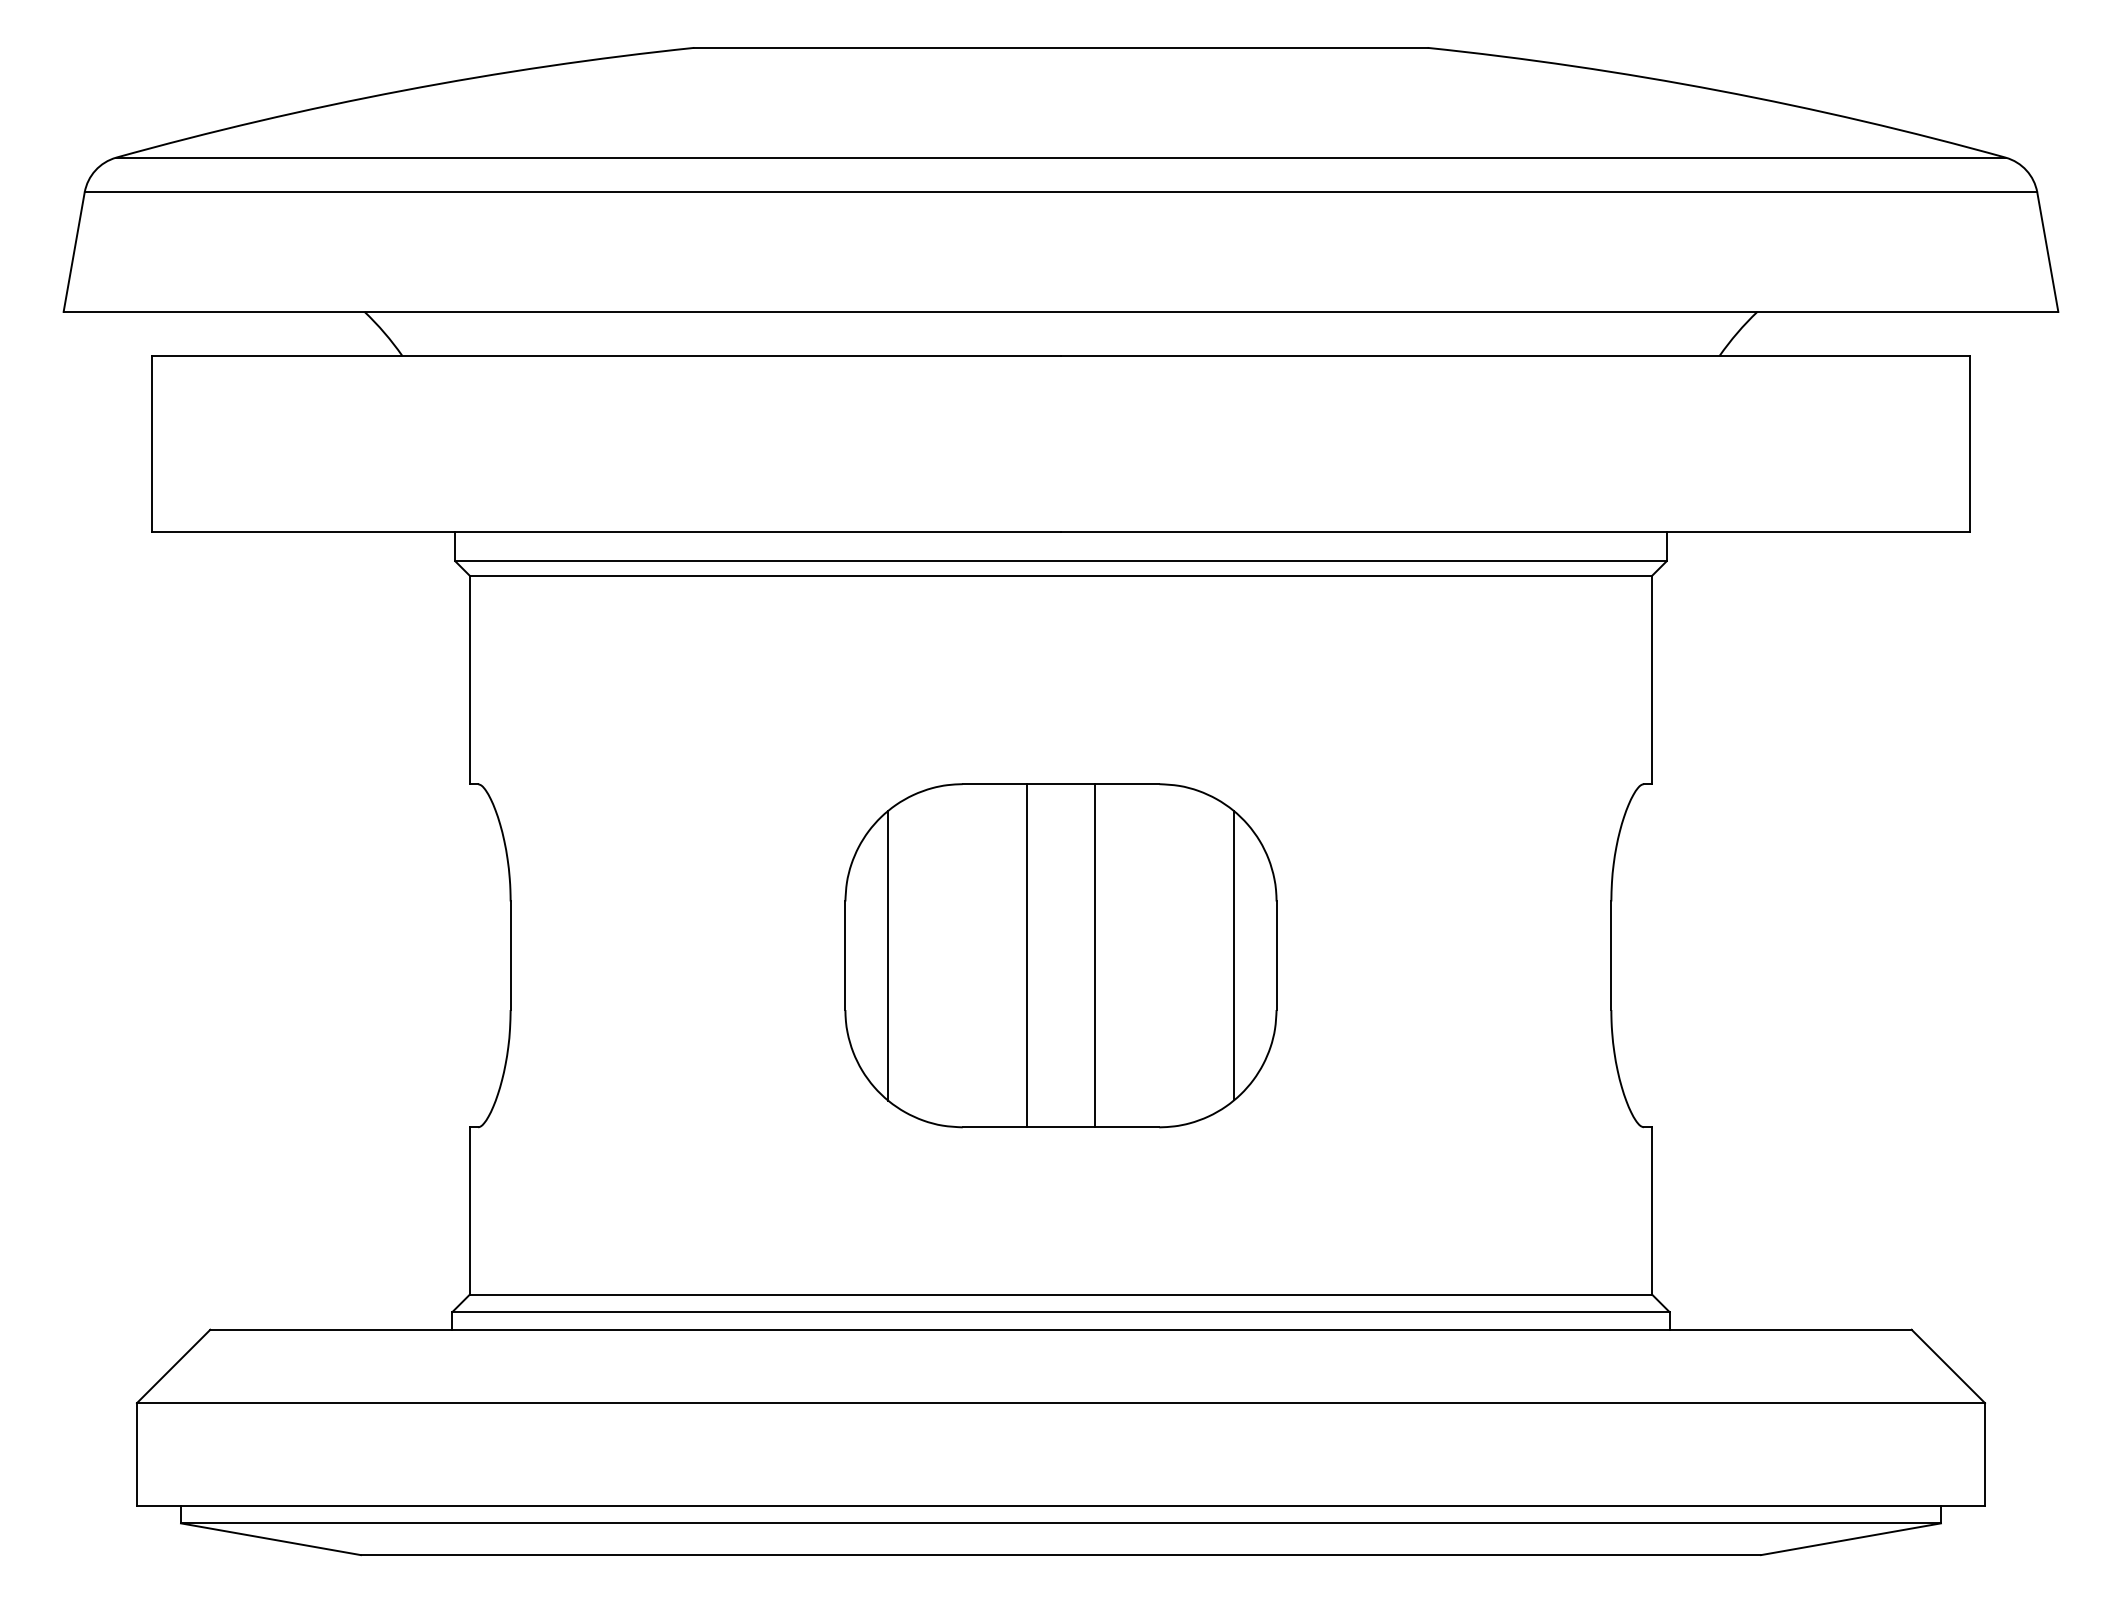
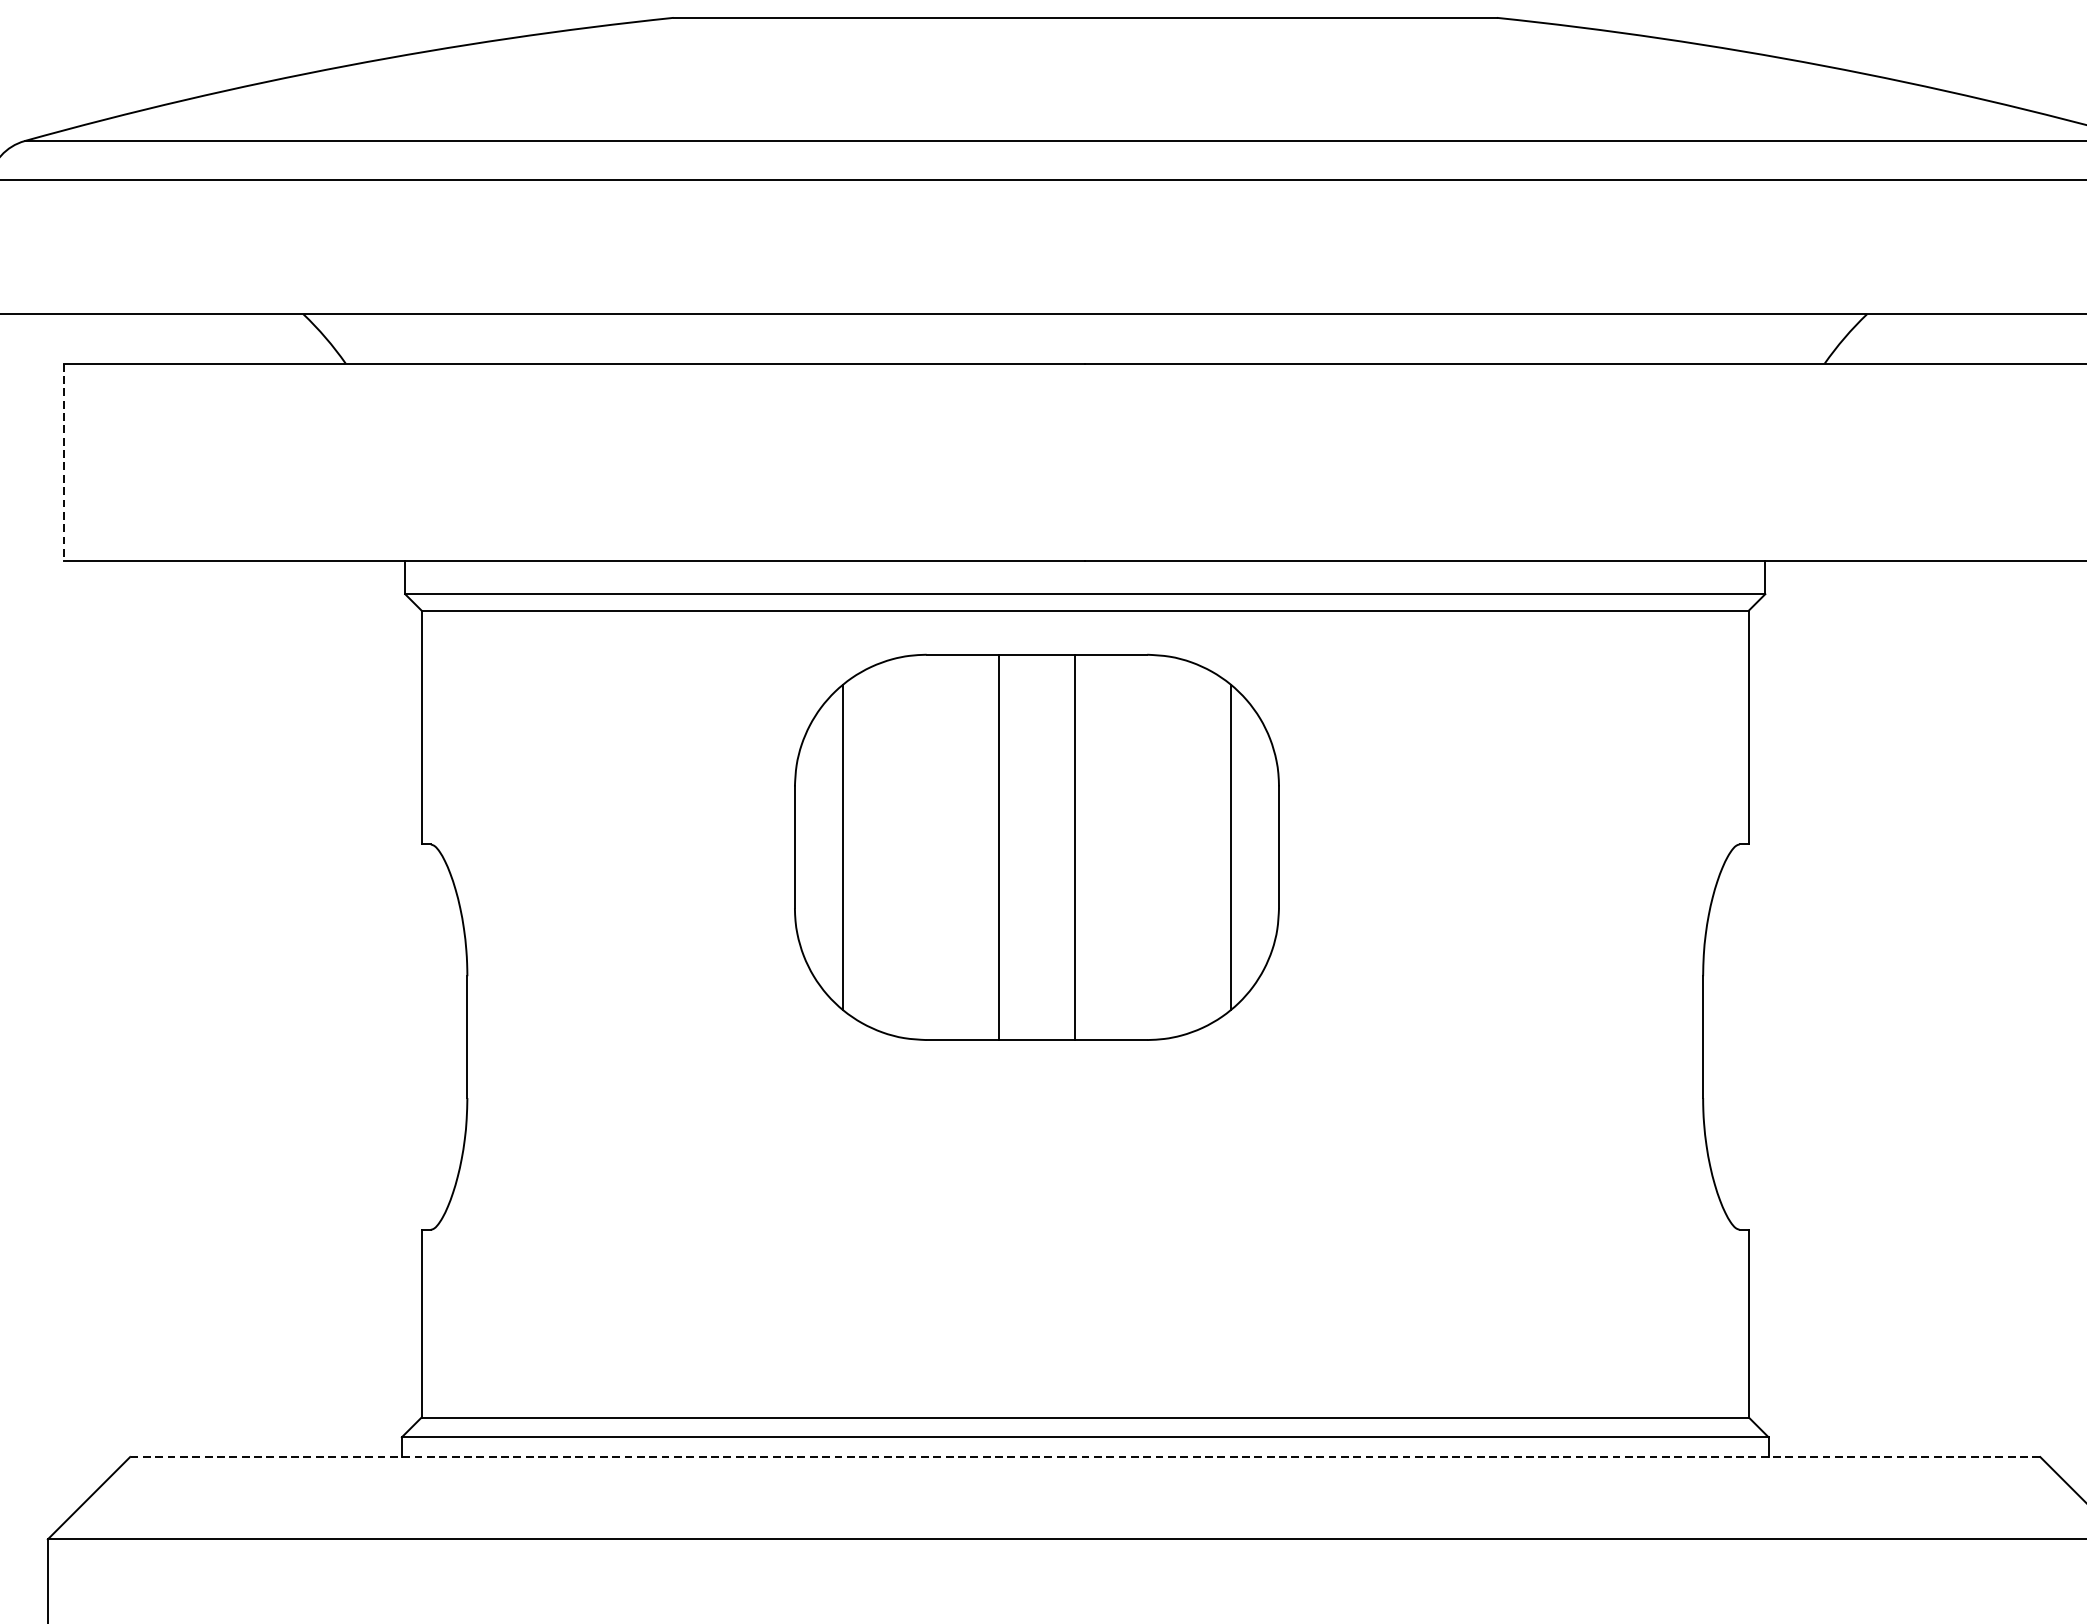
line: (151, 444) -> (64, 463), solid -> dashed
part: (1060, 955) -> (1036, 847), moved
line: (1060, 1329) -> (1084, 1456), solid -> dashed

